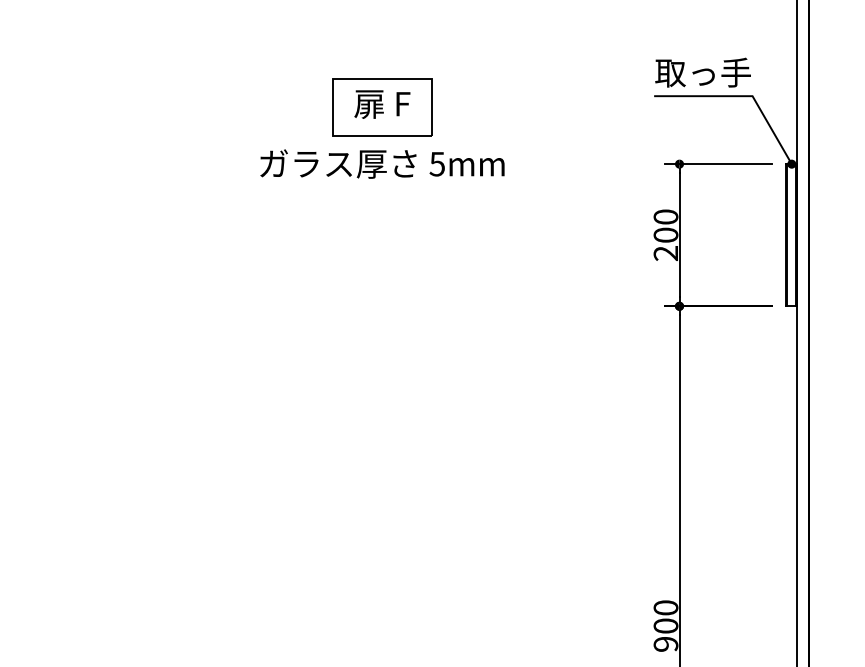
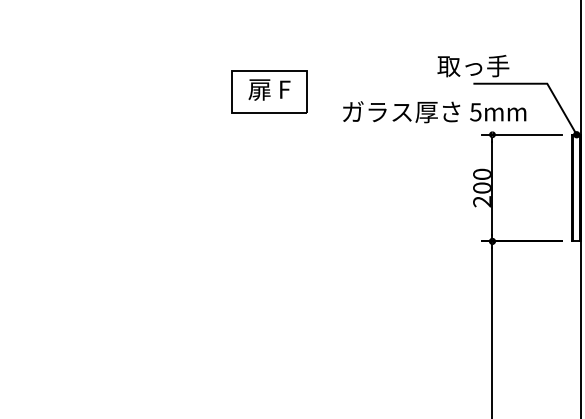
text: (702, 72) -> (472, 65), moved
text: (382, 163) -> (434, 111), moved

